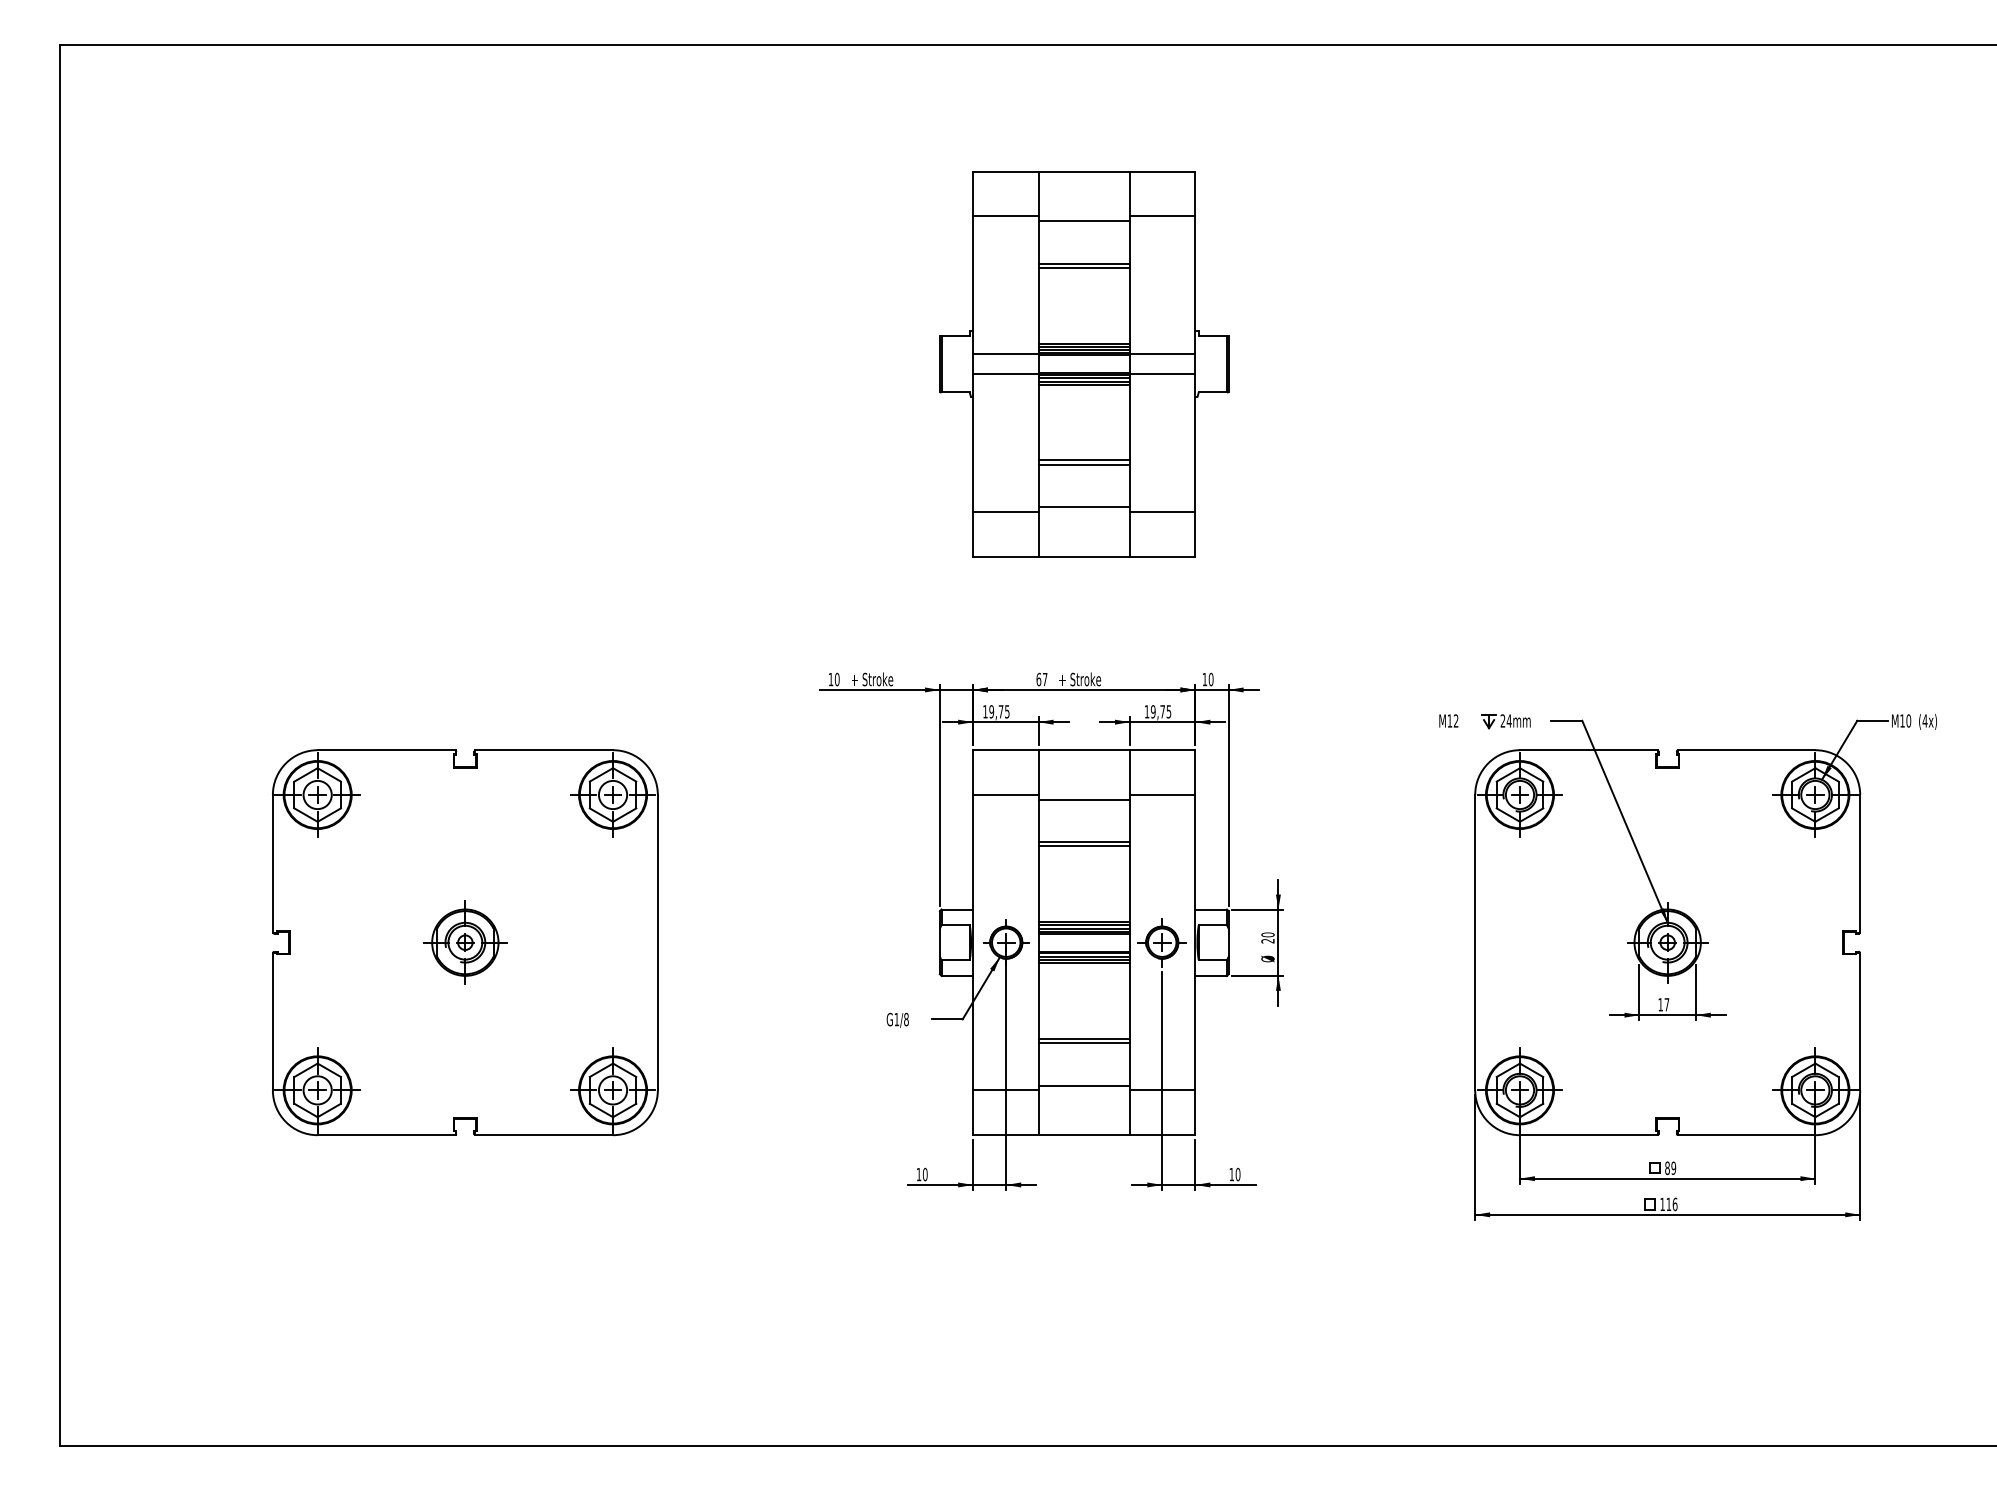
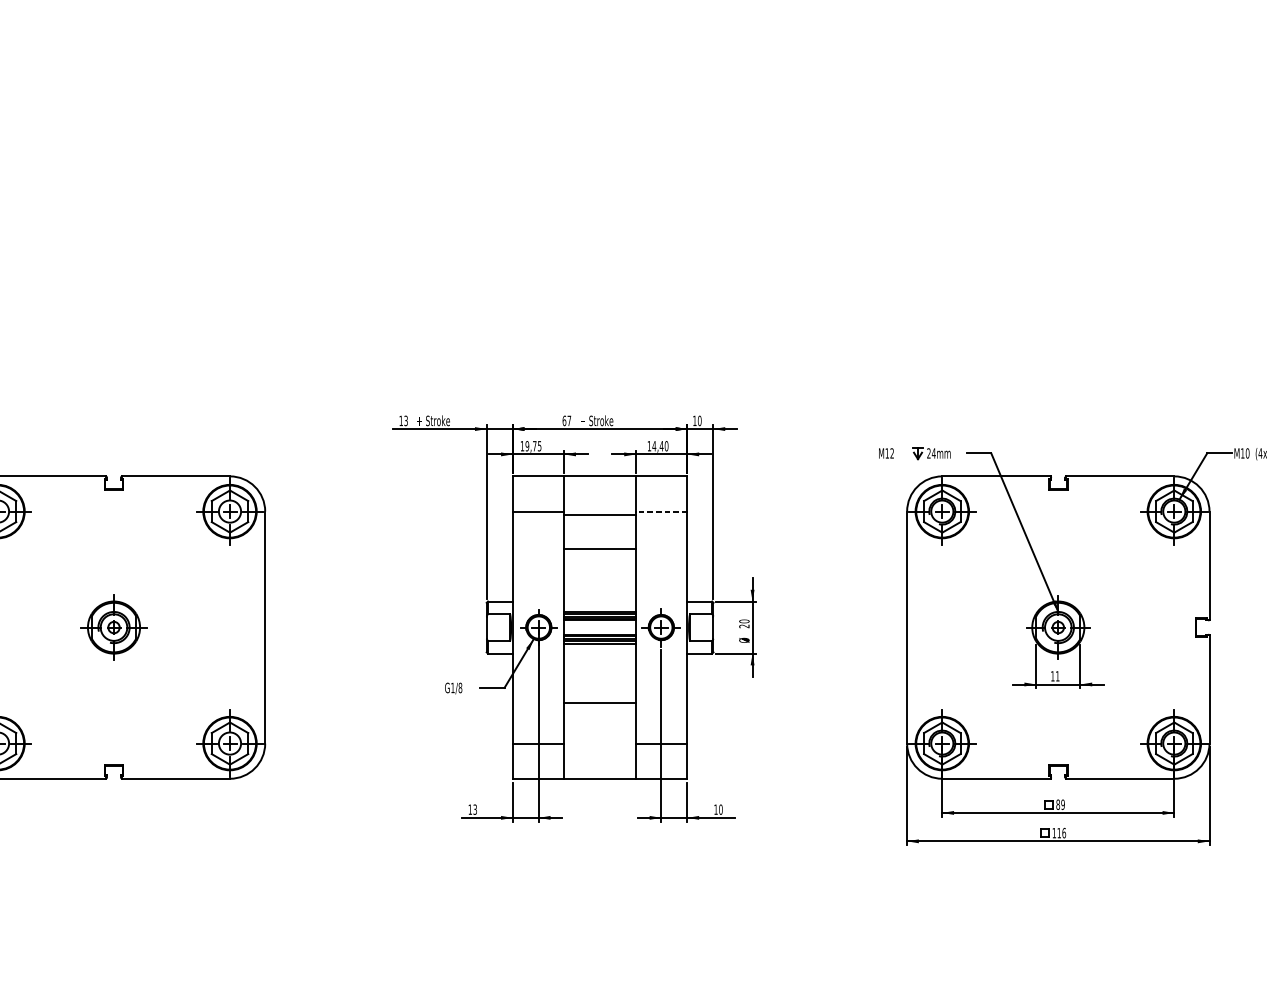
part: (1084, 364) -> (600, 173), removed
text: (836, 679) -> (405, 420), 10 -> 13
text: (1160, 711) -> (659, 446), 19,75 -> 14,40
line: (1162, 795) -> (661, 511), solid -> dashed
line: (1083, 846) -> (599, 552), removed
text: (1666, 1004) -> (1057, 676), 17 -> 11
line: (1083, 1043) -> (599, 706), removed
line: (1083, 1085) -> (599, 739), removed
text: (924, 1174) -> (474, 809), 10 -> 13

